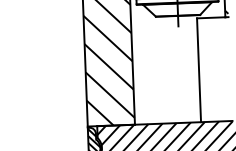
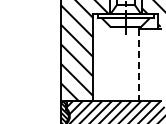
line: (198, 70) -> (138, 65), solid -> dashed

